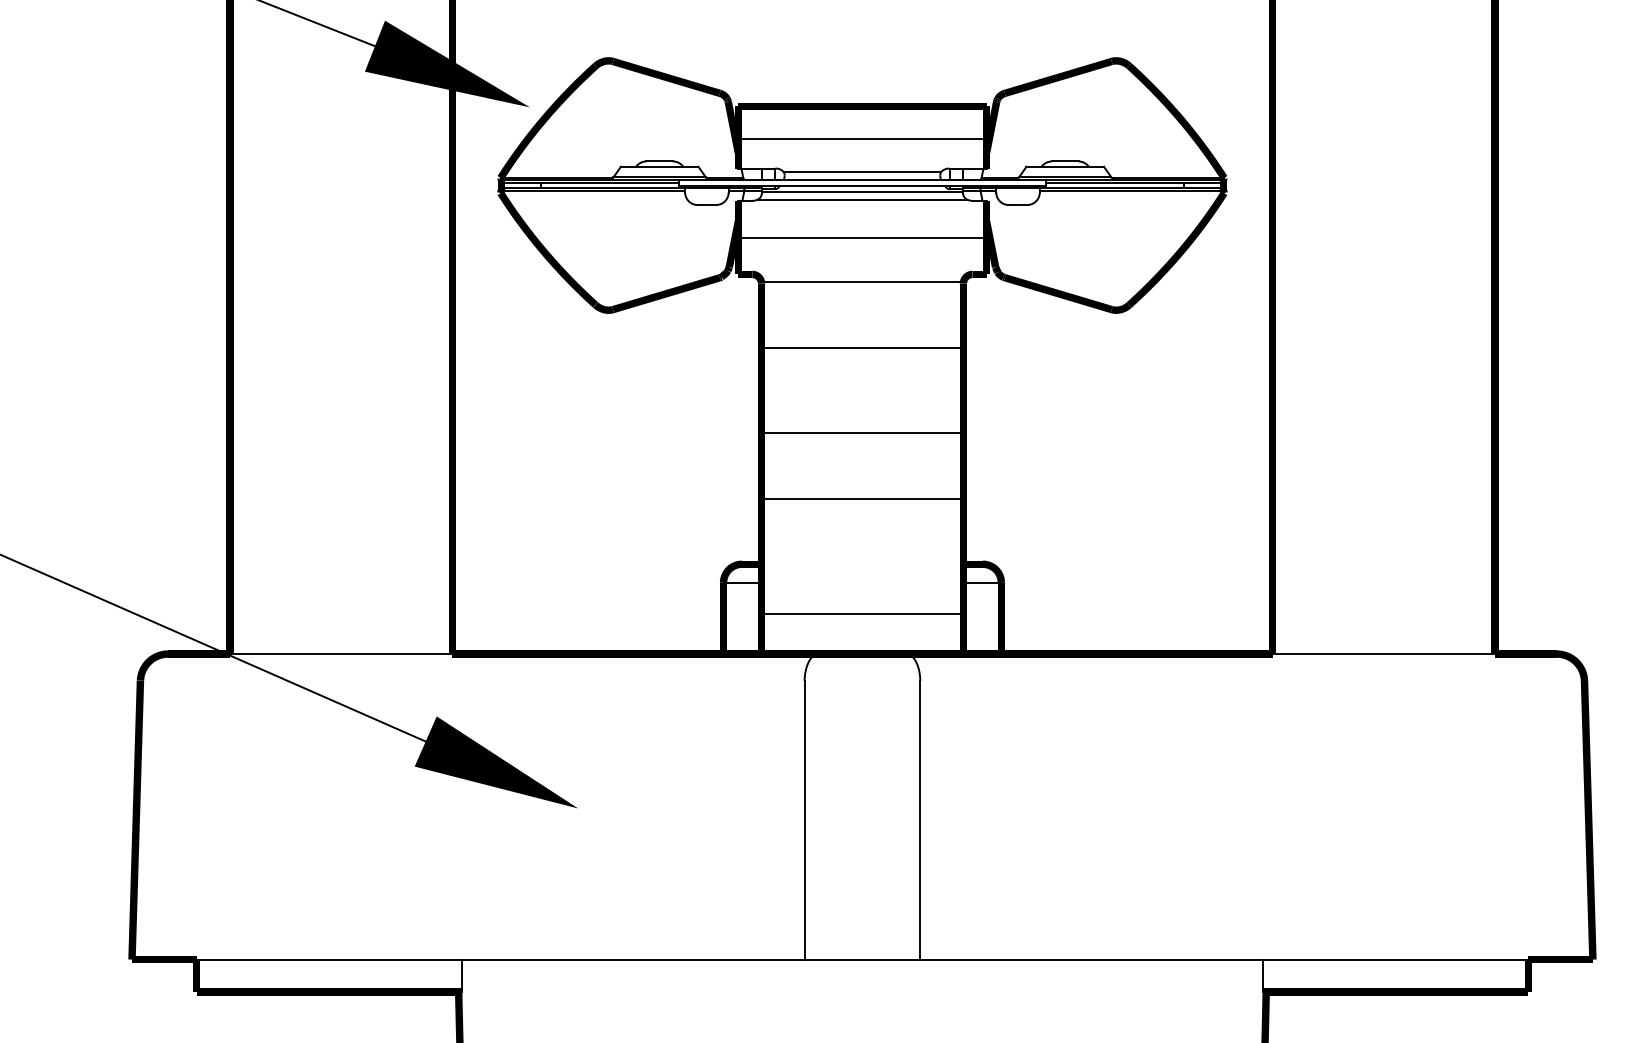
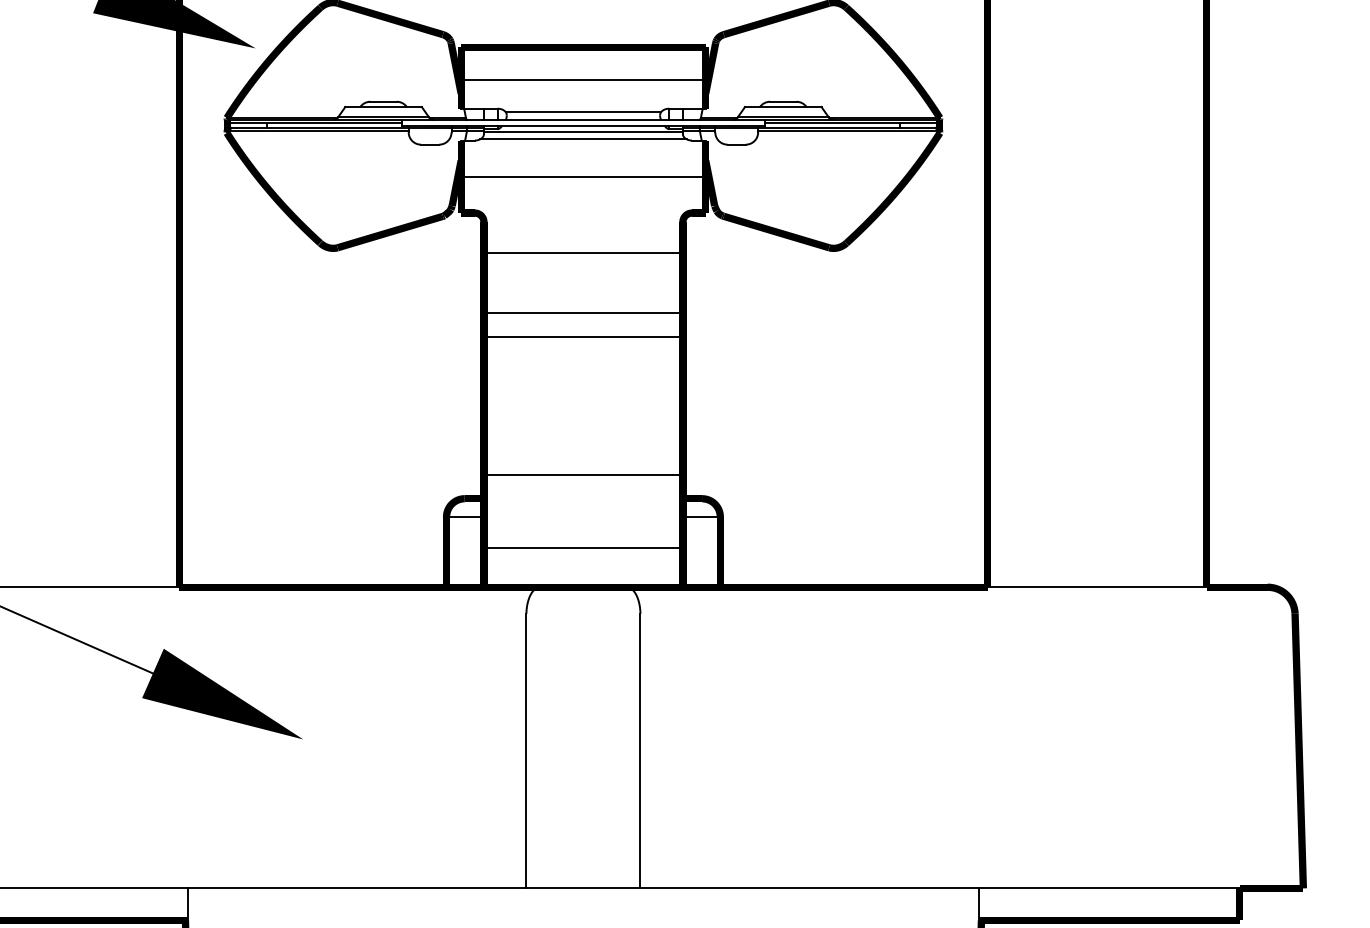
line: (862, 282) -> (583, 253), moved
line: (862, 347) -> (583, 337), moved
line: (862, 433) -> (583, 313), moved
line: (862, 498) -> (583, 475), moved

